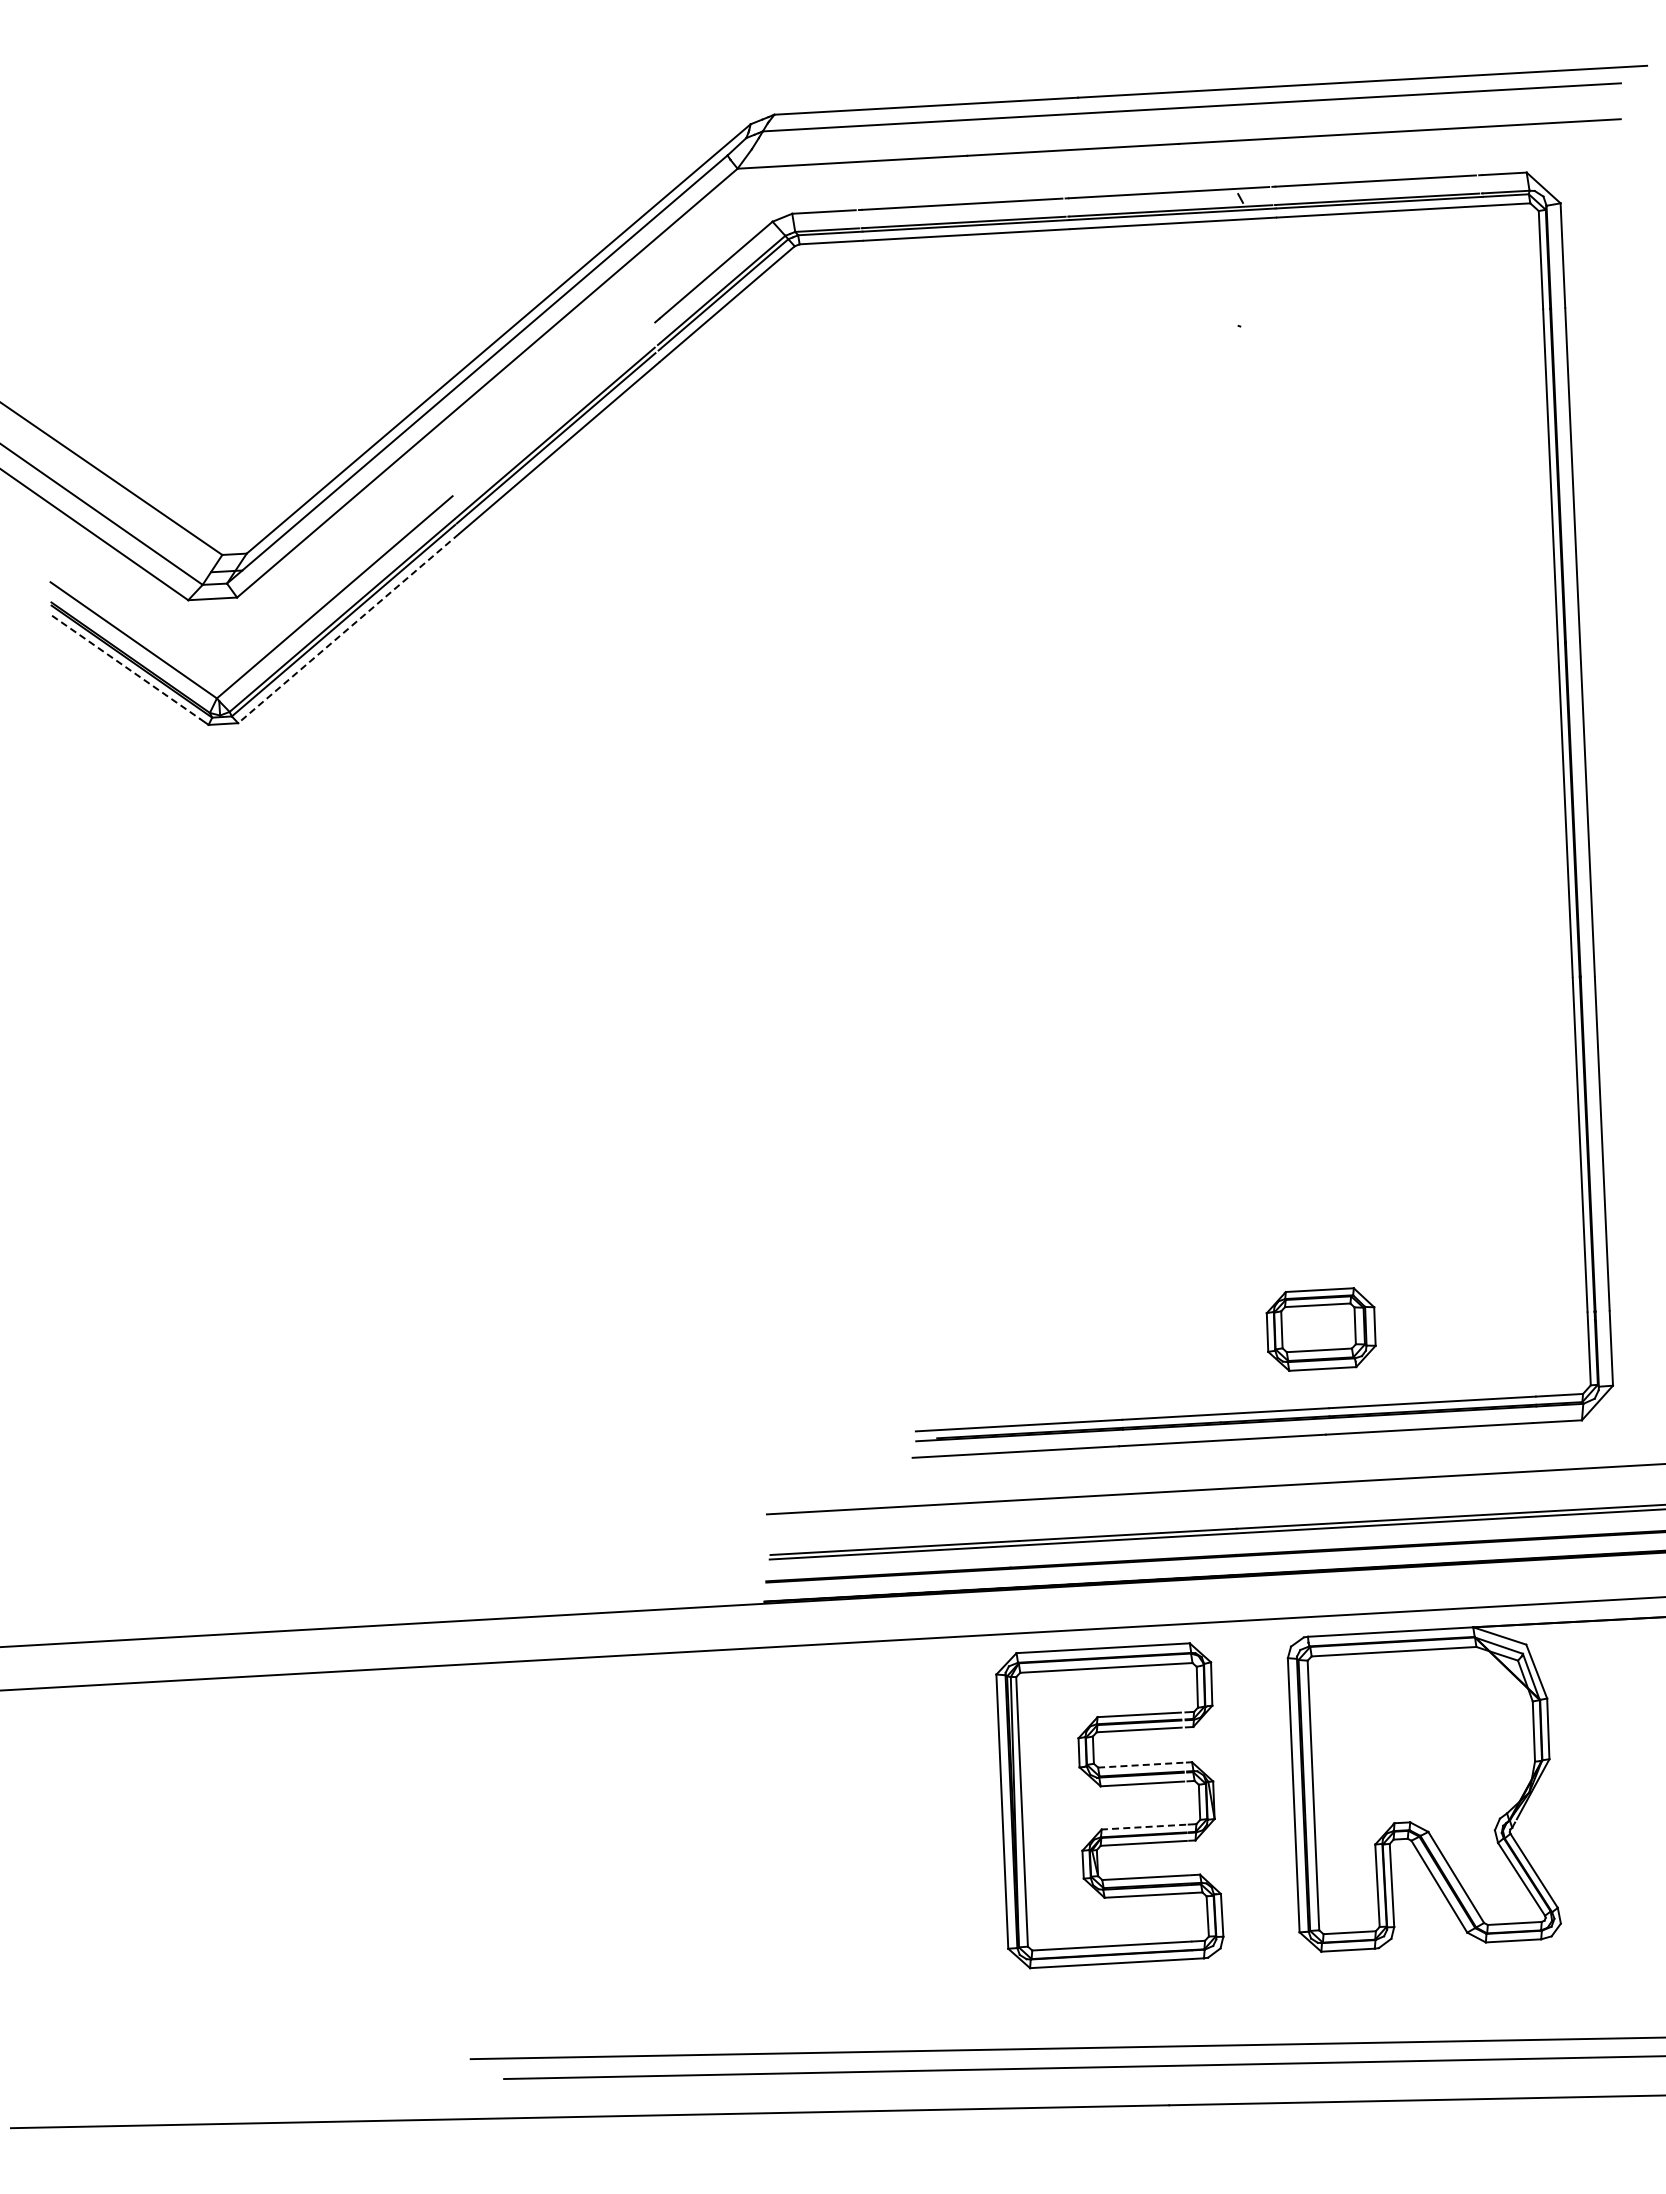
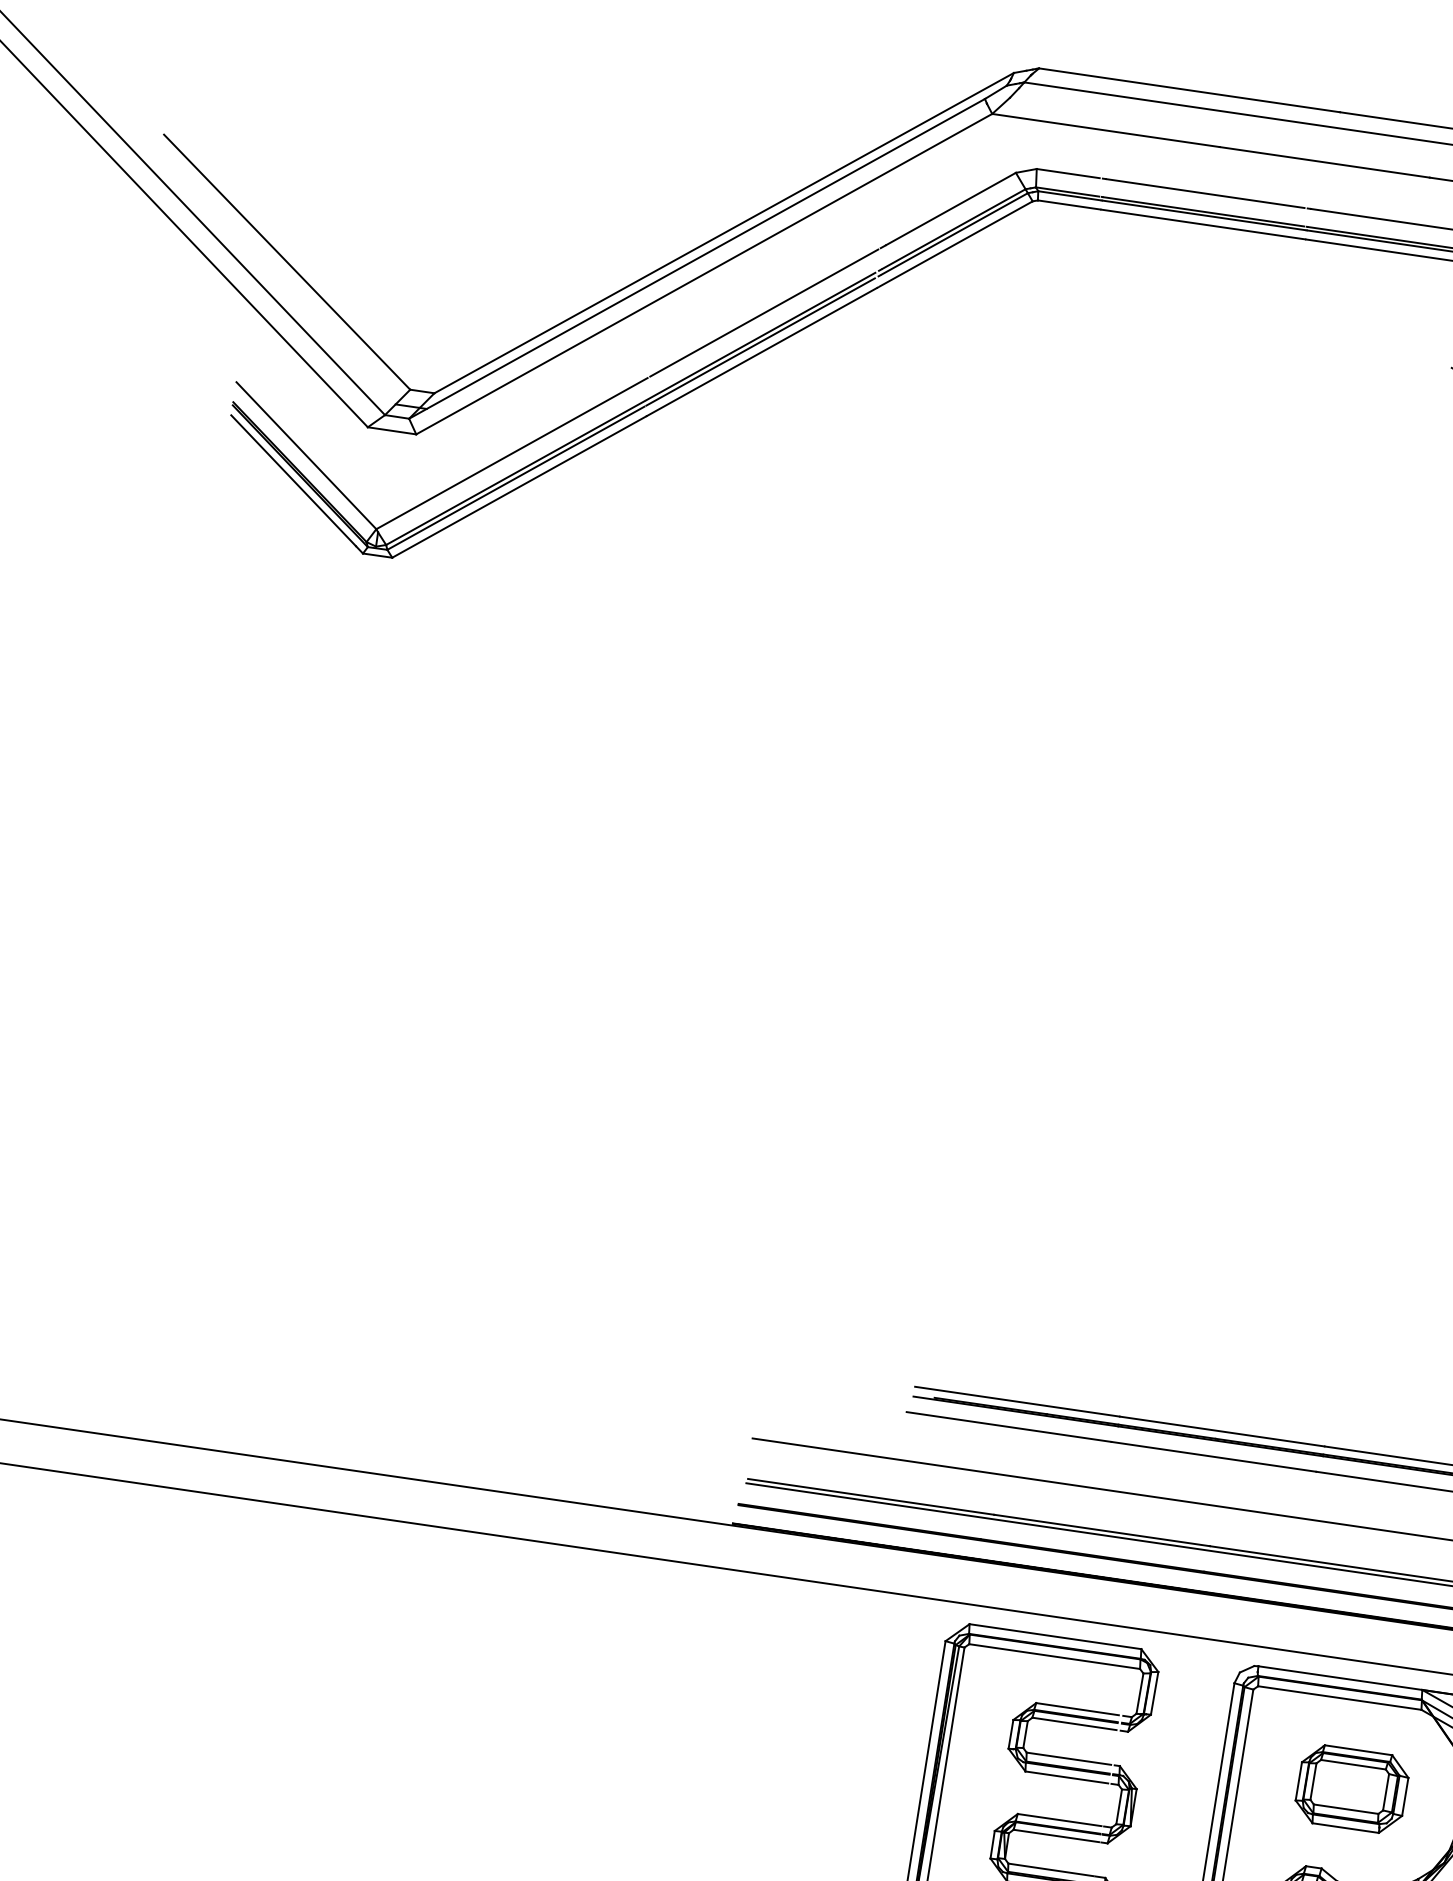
line: (553, 409) -> (763, 313), added
line: (348, 628) -> (519, 486), dashed -> solid
line: (126, 667) -> (293, 480), dashed -> solid
part: (1320, 1329) -> (1351, 1788), moved
line: (1140, 1765) -> (1068, 1759), dashed -> solid
line: (1143, 1827) -> (1059, 1820), dashed -> solid

